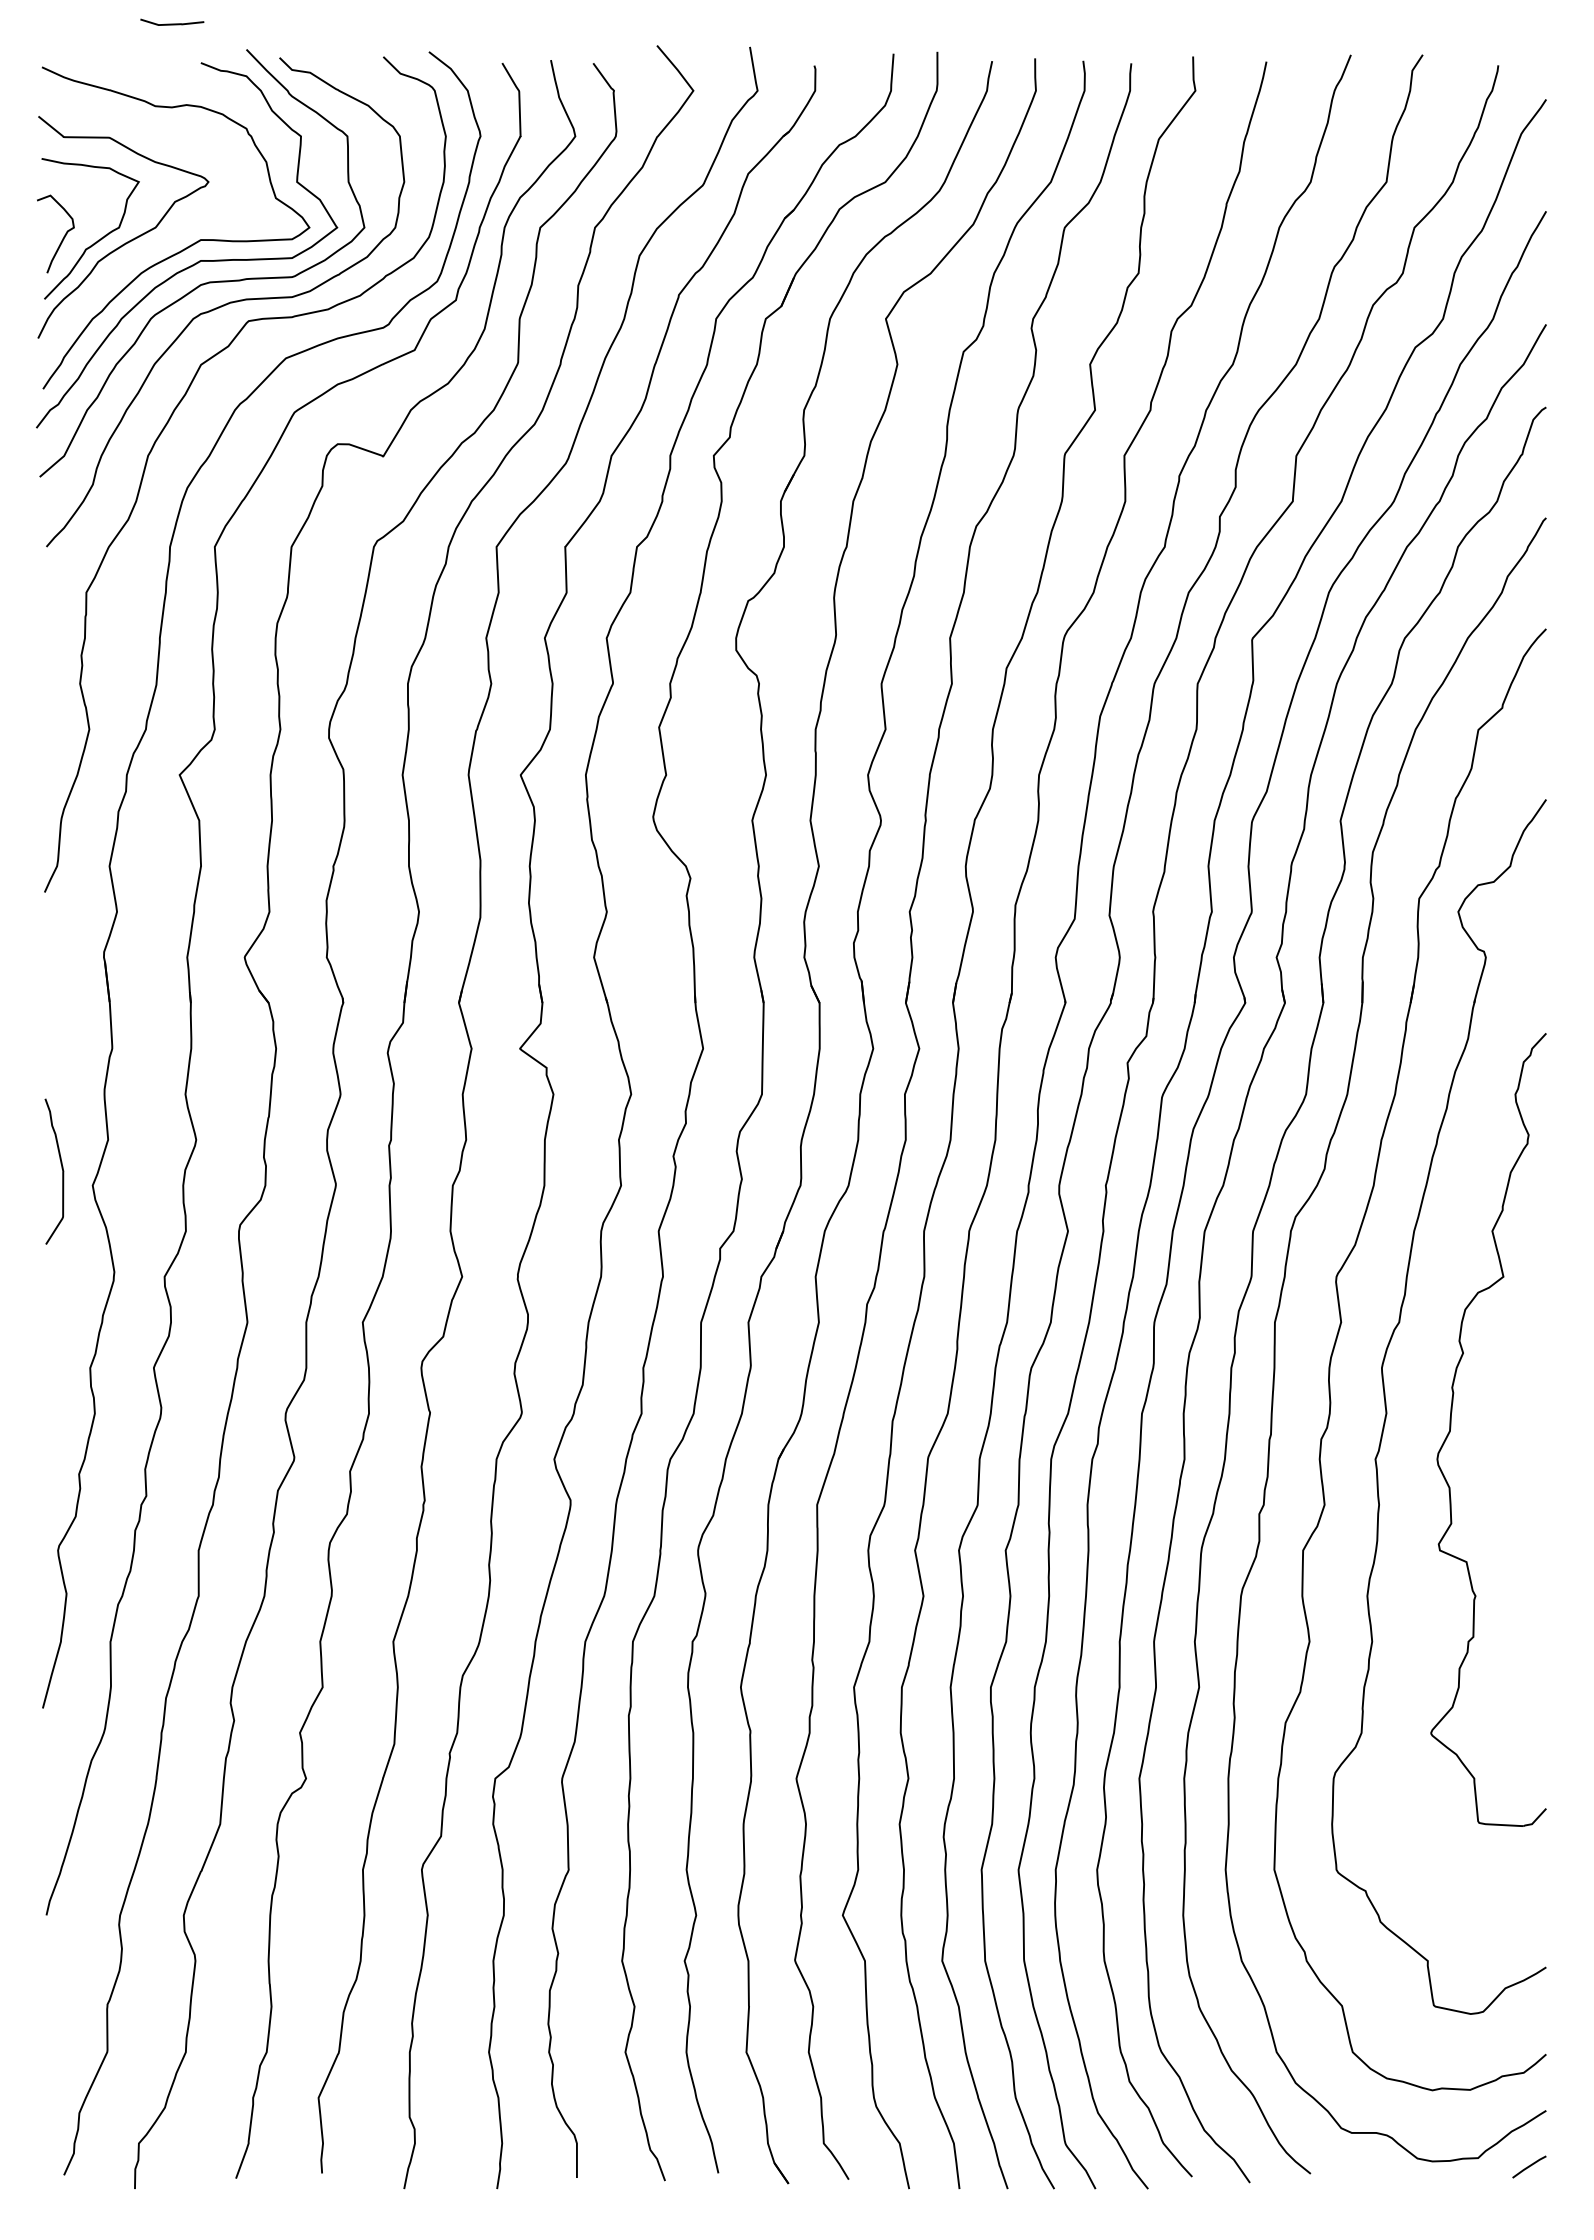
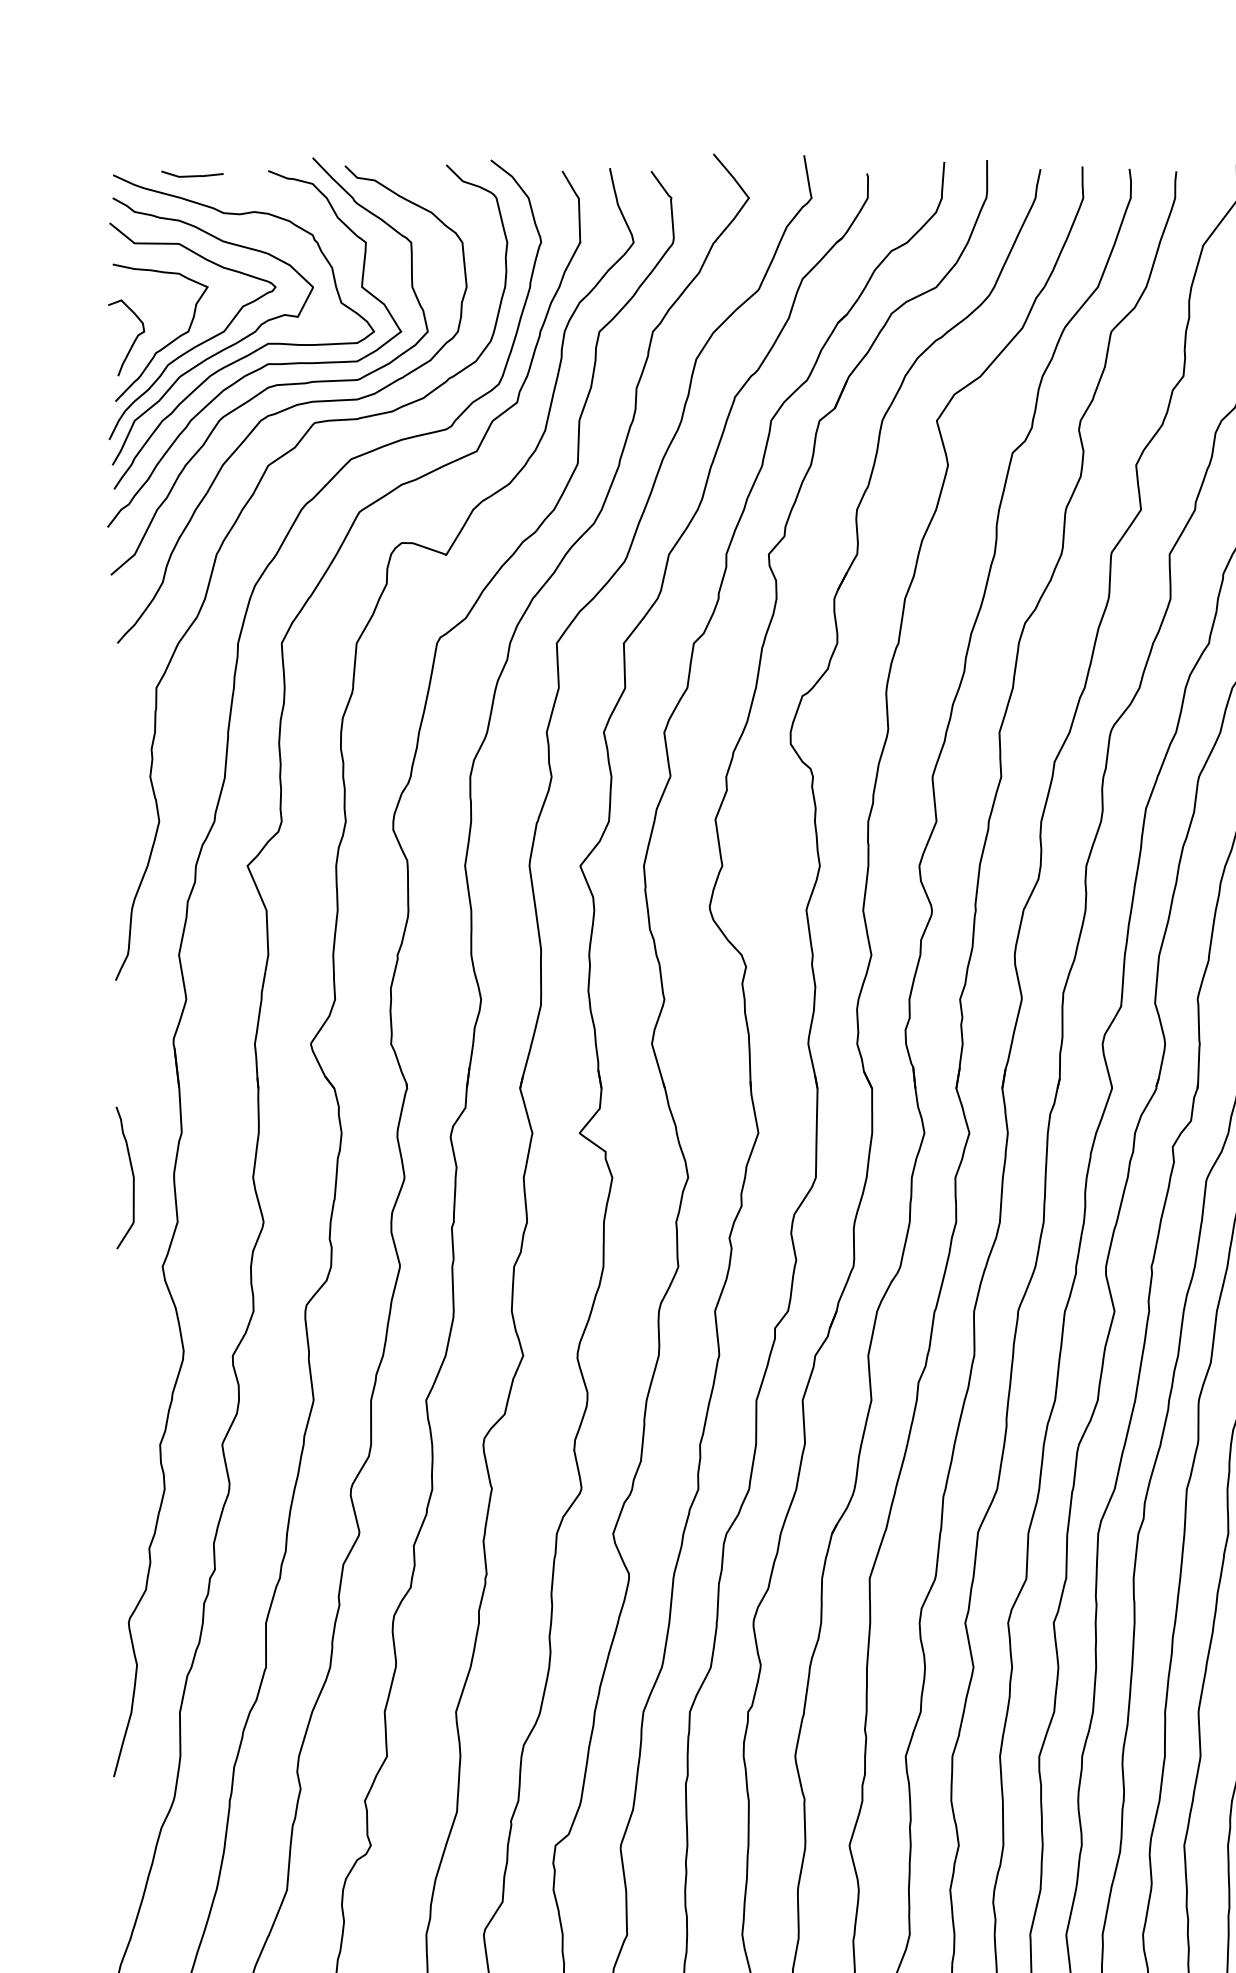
line: (172, 23) -> (192, 175), moved
curve: (152, 246) -> (220, 350), added
curve: (61, 1168) -> (132, 1174), moved

